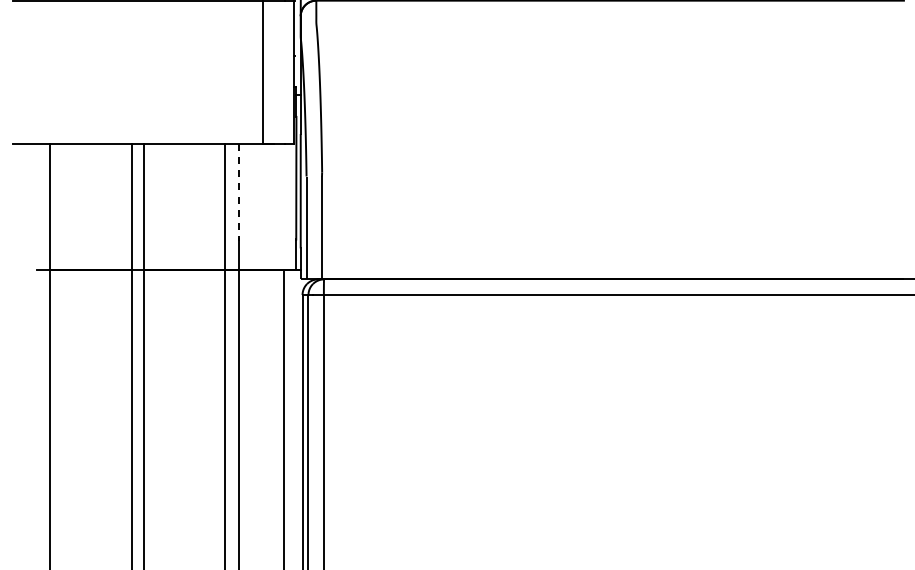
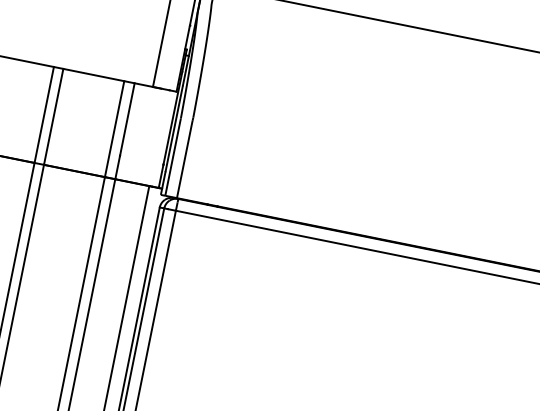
line: (238, 191) -> (127, 119), dashed -> solid

